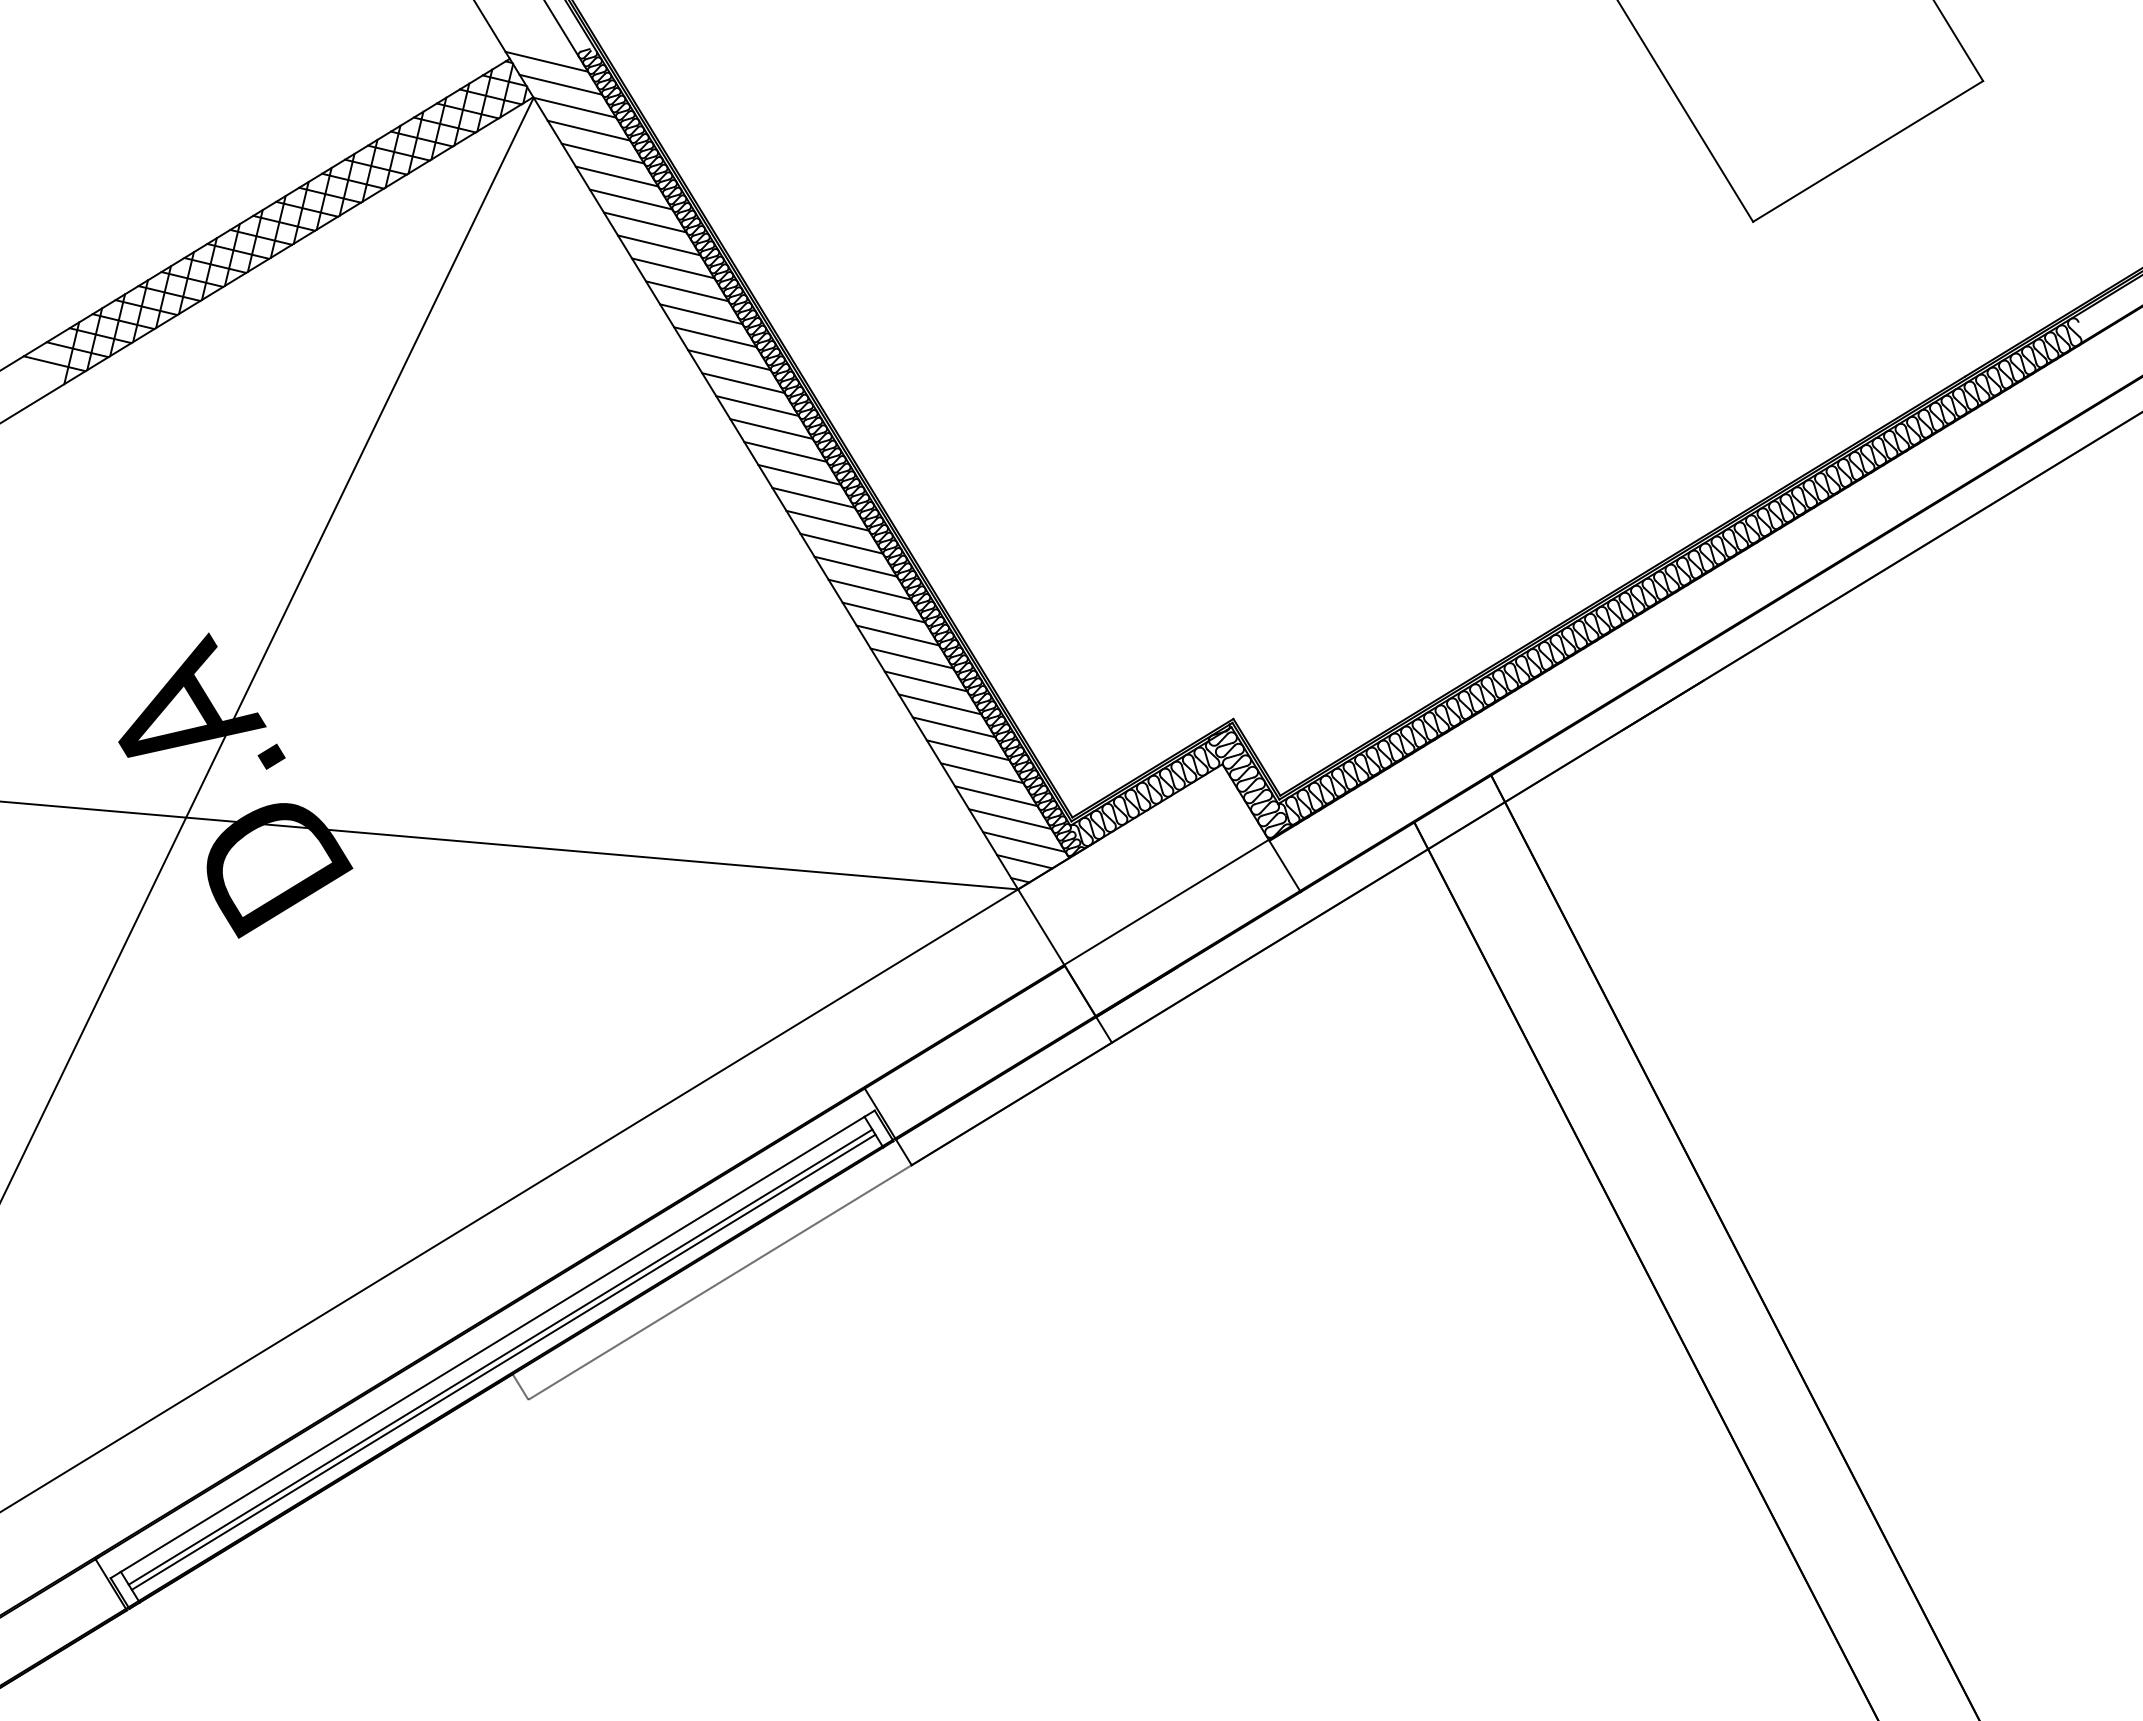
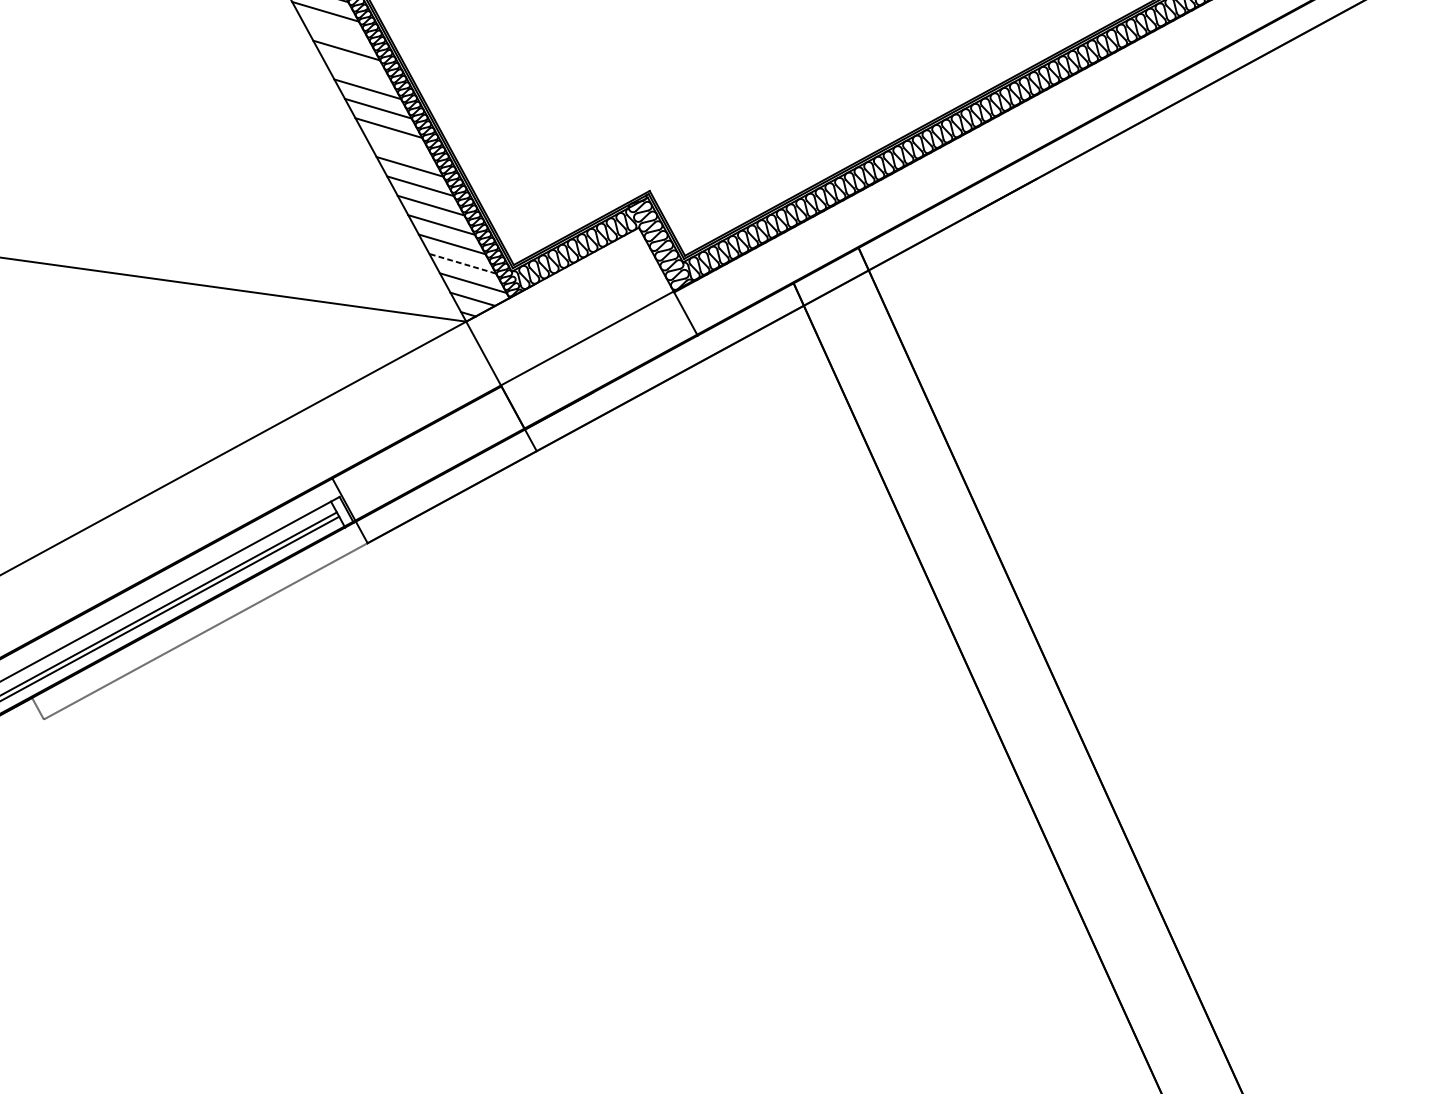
line: (841, 543) -> (335, 30), removed
line: (869, 589) -> (356, 69), removed
line: (925, 681) -> (399, 147), removed
line: (1009, 819) -> (462, 264), solid -> dashed

